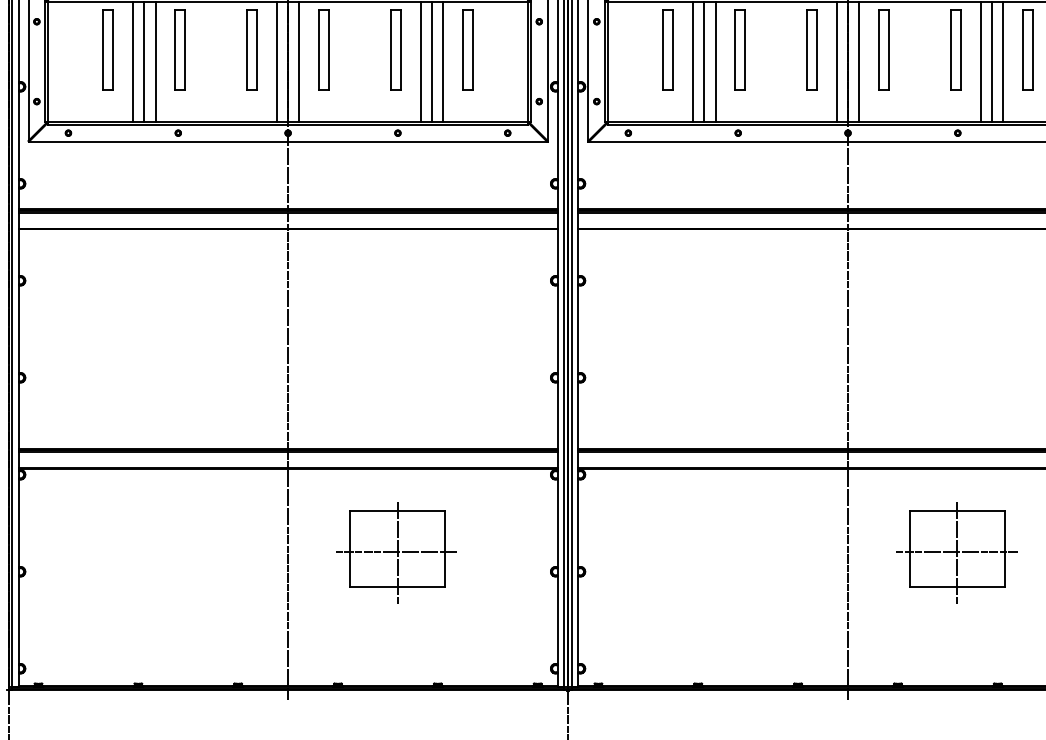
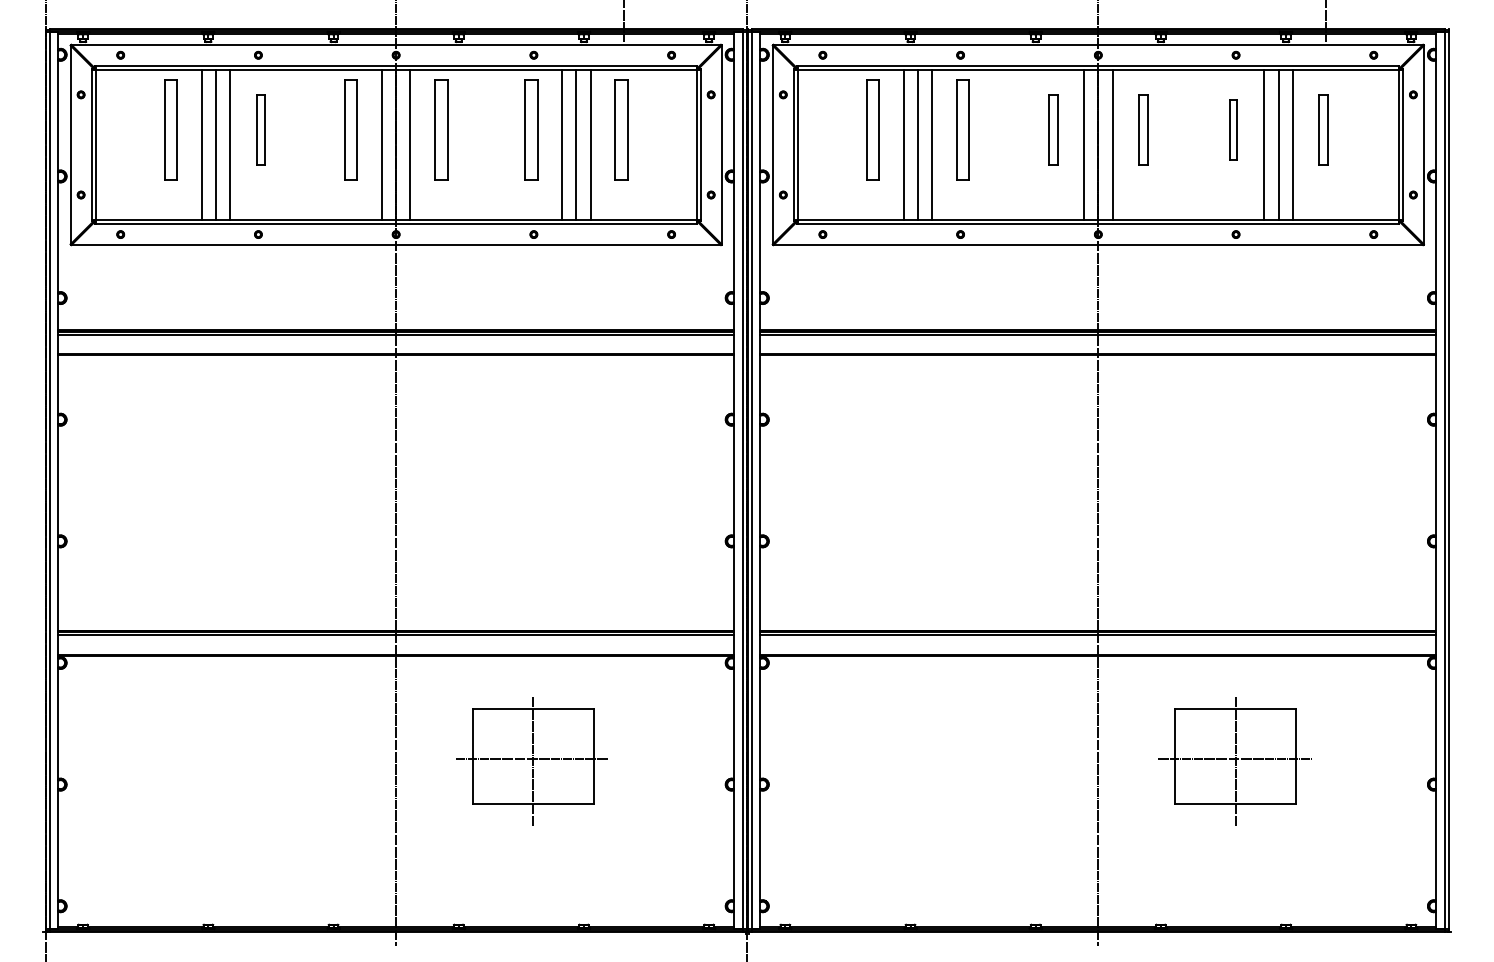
part: (179, 49) -> (260, 129), size x0.7
part: (812, 49) -> (1053, 129), size x0.7
part: (884, 49) -> (1143, 129), size x0.7
part: (955, 49) -> (1233, 129), size x0.6
part: (1027, 49) -> (1323, 129), size x0.7

